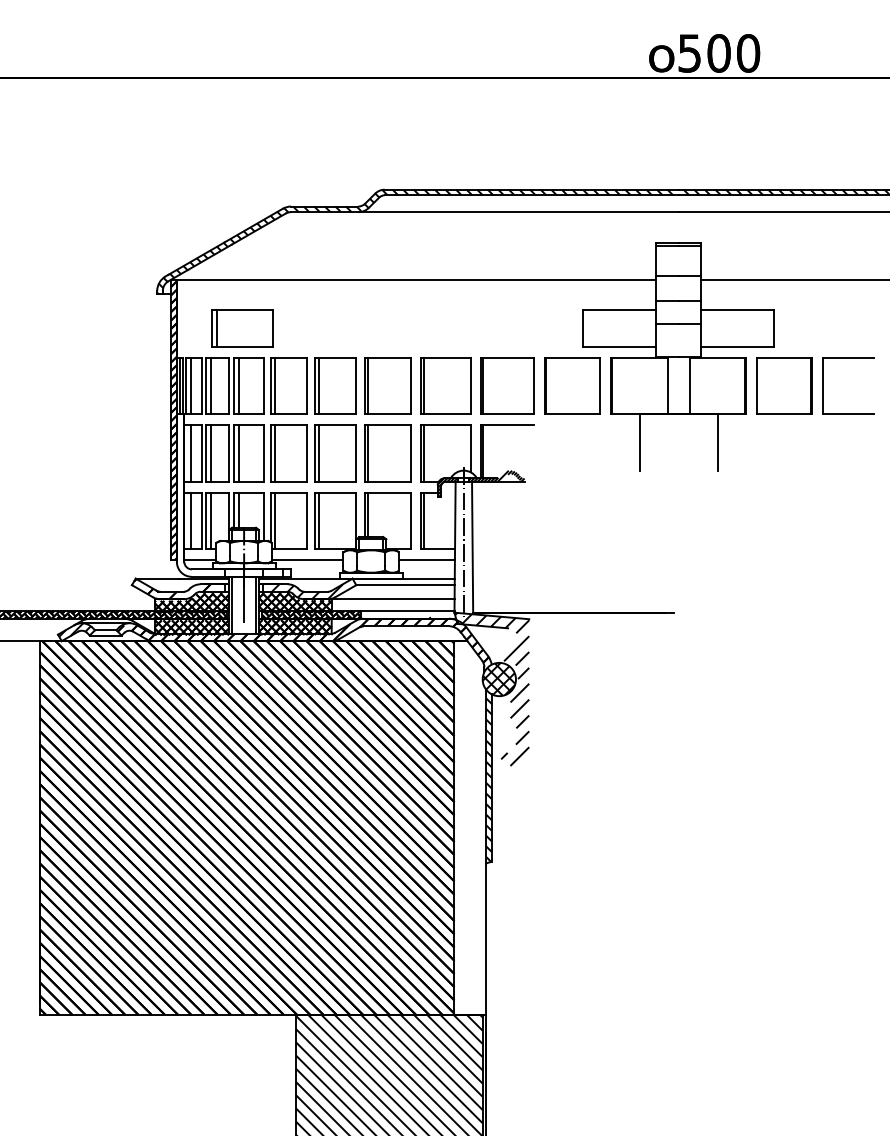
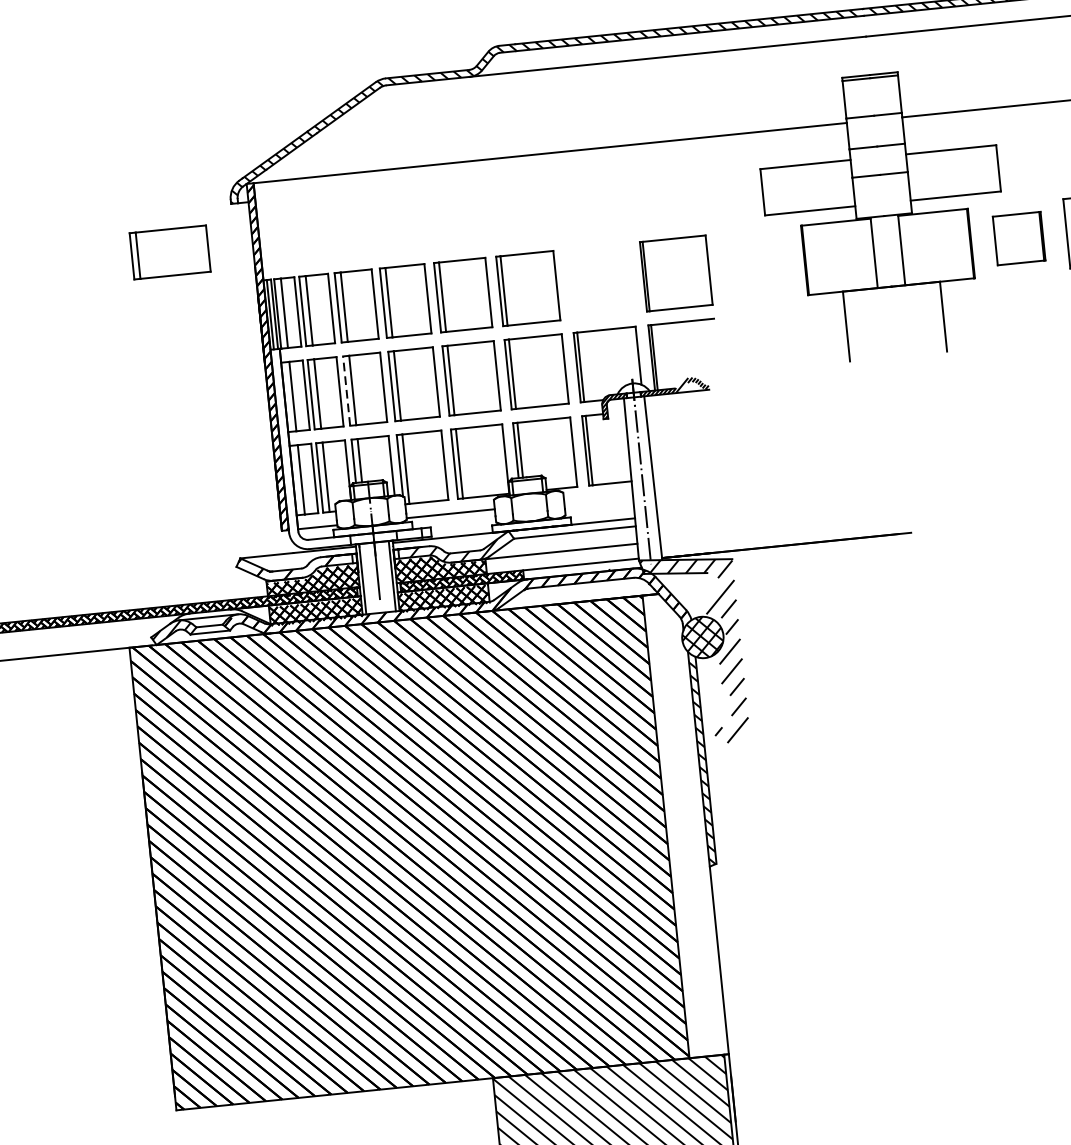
part: (242, 328) -> (170, 252), moved
part: (445, 385) -> (599, 280), removed
part: (572, 385) -> (756, 264), removed
part: (784, 385) -> (1018, 237), size x0.7
line: (234, 453) -> (346, 391), solid -> dashed
line: (426, 560) -> (597, 499), removed

